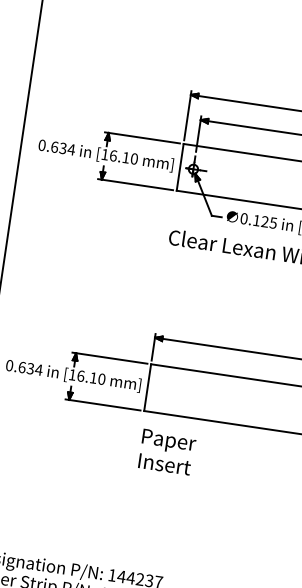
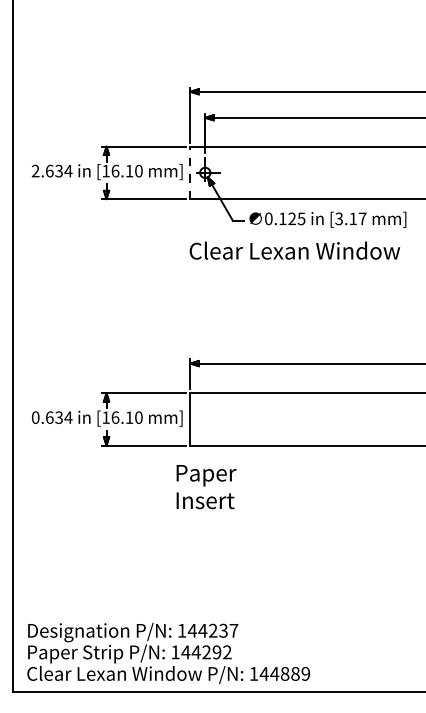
text: (42, 144) -> (35, 170), 0.634 -> 2.634
line: (180, 167) -> (190, 172), solid -> dashed
text: (167, 452) -> (206, 487), moved

